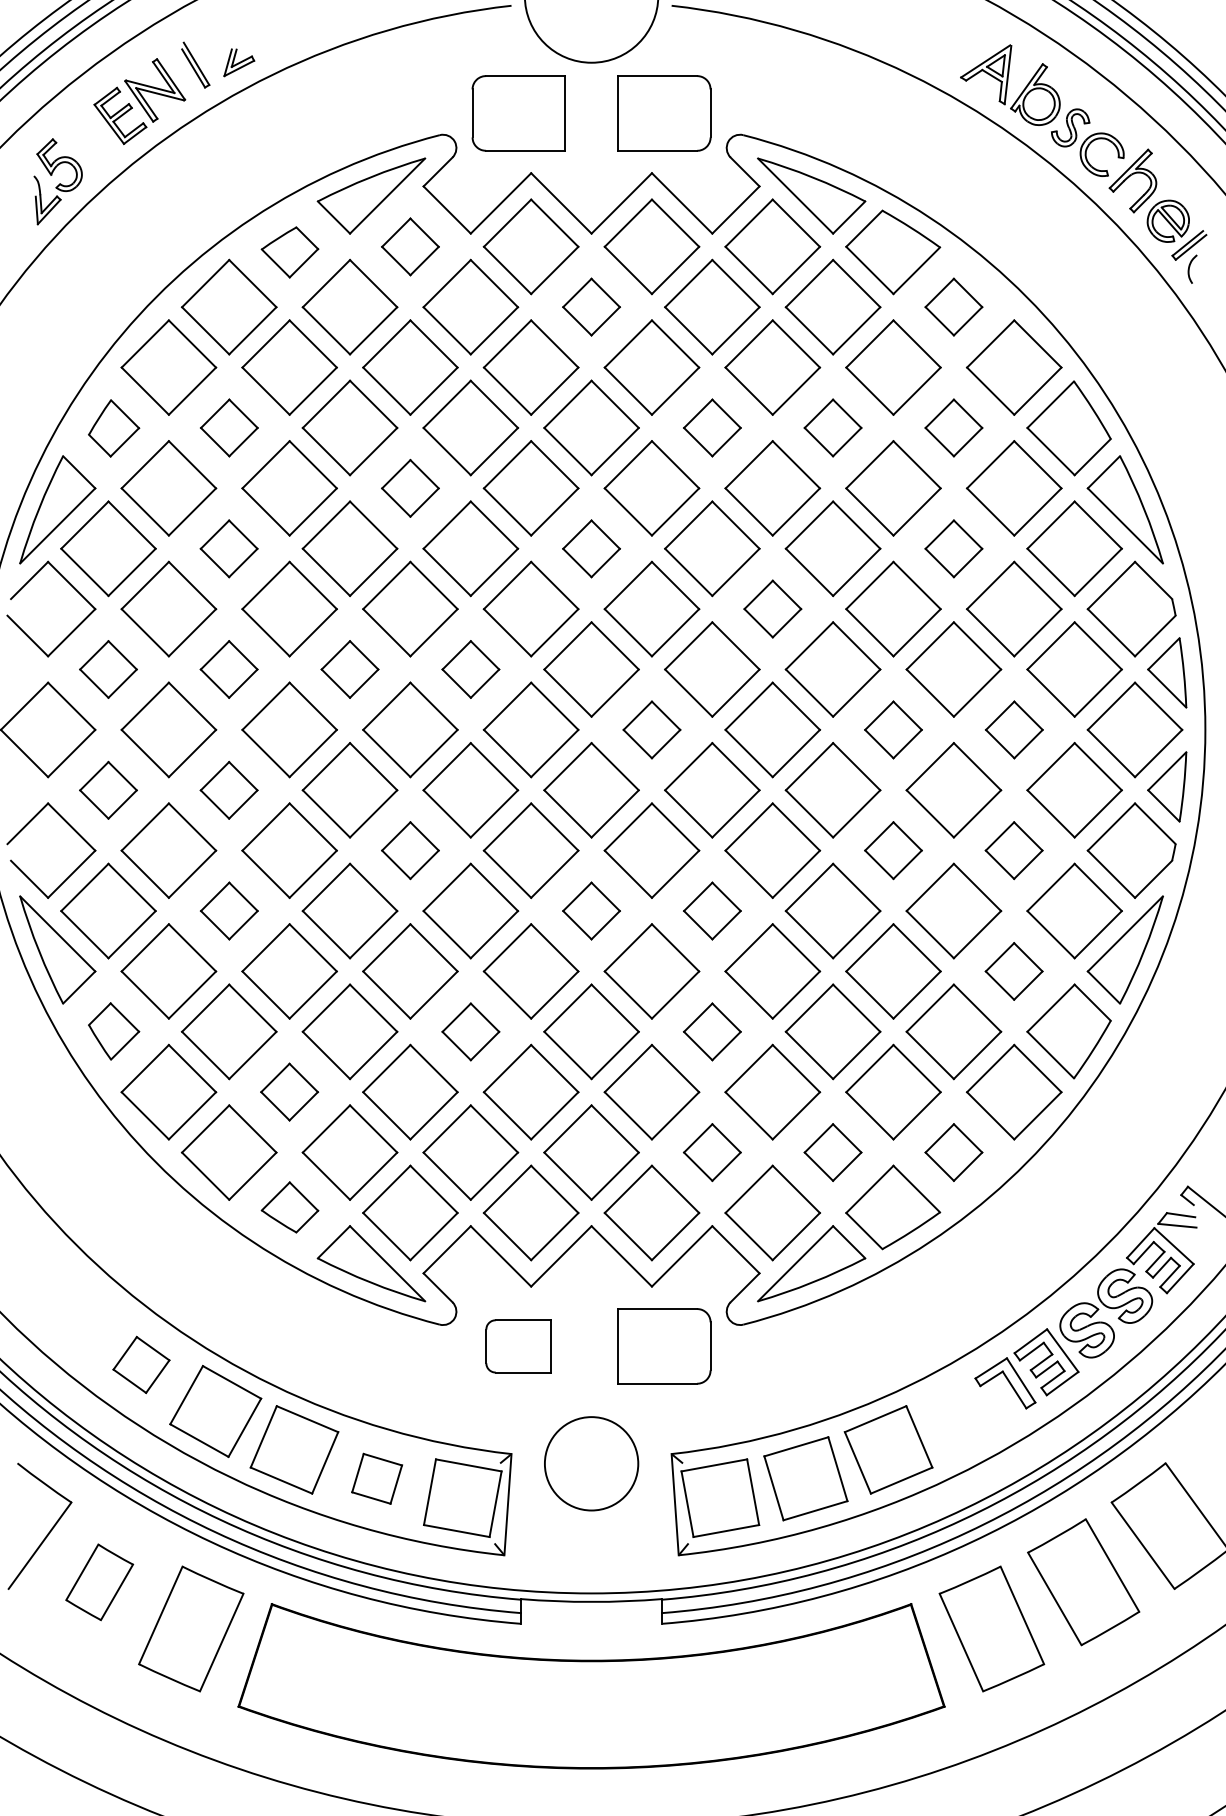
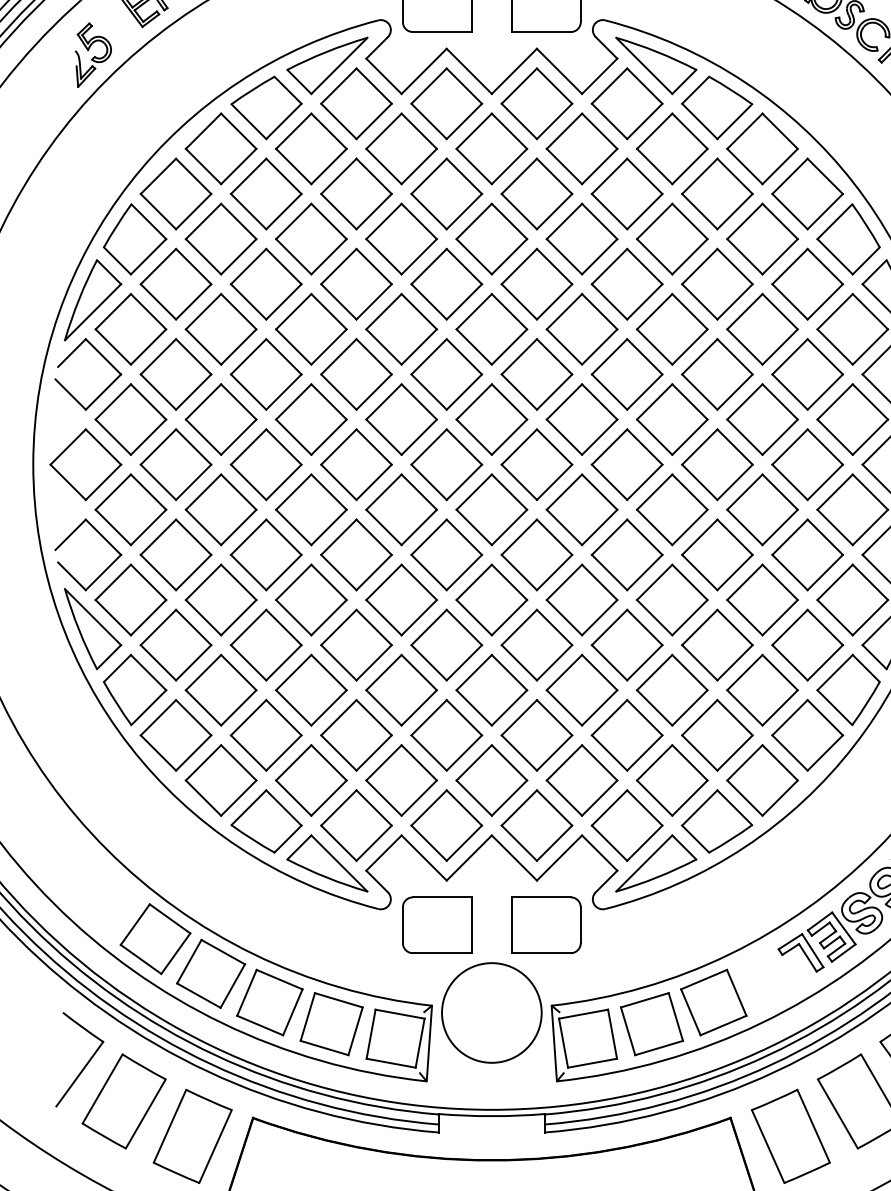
part: (410, 246) -> (356, 103), size x1.67
part: (289, 252) -> (266, 108), size x1.67
part: (591, 306) -> (491, 148), size x1.67
part: (953, 306) -> (762, 148), size x1.67
part: (229, 427) -> (221, 238), size x1.67
part: (712, 427) -> (582, 238), size x1.67
part: (832, 427) -> (671, 238), size x1.67
part: (953, 427) -> (762, 238), size x1.67
part: (113, 428) -> (134, 239), size x1.67
part: (410, 488) -> (356, 284), size x1.67
part: (228, 548) -> (220, 329), size x1.67
part: (591, 548) -> (491, 329), size x1.67
part: (953, 548) -> (762, 329), size x1.67
part: (772, 608) -> (627, 373), size x1.67
part: (108, 669) -> (130, 419), size x1.67
part: (228, 669) -> (220, 419), size x1.67
part: (349, 669) -> (310, 419), size x1.67
part: (470, 669) -> (401, 419), size x1.67
part: (651, 729) -> (536, 464), size x1.67
part: (893, 729) -> (717, 464), size x1.67
part: (1014, 729) -> (807, 464), size x1.67
part: (108, 790) -> (130, 509), size x1.67
part: (228, 790) -> (220, 509), size x1.67
part: (410, 850) -> (356, 554), size x1.67
part: (893, 850) -> (717, 554), size x1.67
part: (1013, 850) -> (807, 554), size x1.67
part: (229, 910) -> (221, 599), size x1.67
part: (591, 910) -> (491, 599), size x1.67
part: (712, 910) -> (582, 599), size x1.67
part: (1013, 971) -> (807, 645), size x1.67
part: (113, 1031) -> (134, 690), size x1.67
part: (470, 1031) -> (401, 690), size x1.67
part: (712, 1031) -> (582, 690), size x1.67
part: (289, 1091) -> (266, 734), size x1.67
part: (712, 1152) -> (582, 780), size x1.67
part: (832, 1152) -> (671, 780), size x1.67
part: (953, 1152) -> (762, 780), size x1.67
part: (289, 1207) -> (266, 821), size x1.67
part: (518, 1346) -> (437, 925), size x1.43
part: (141, 1364) -> (155, 938), size x1.67
circle: (591, 1463) -> (491, 1012), size x1.43
part: (376, 1478) -> (331, 1023), size x1.67
part: (99, 1582) -> (124, 1101), size x1.67

